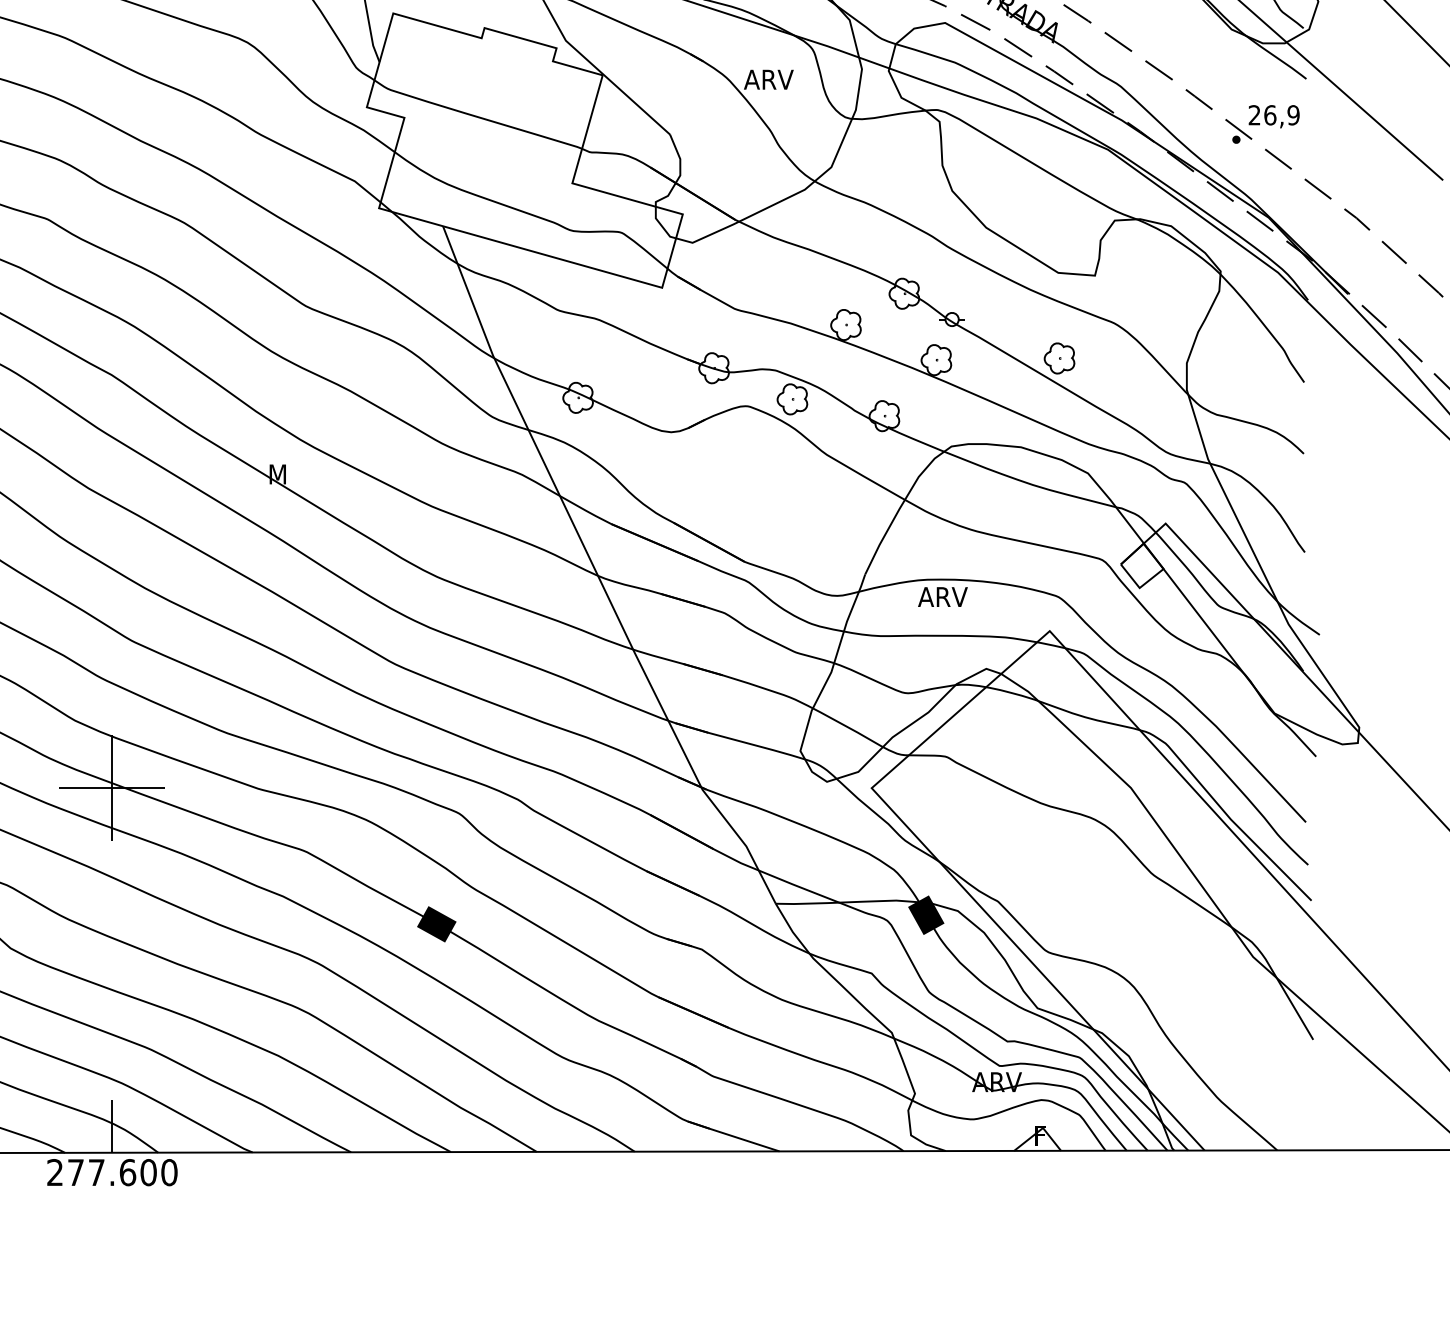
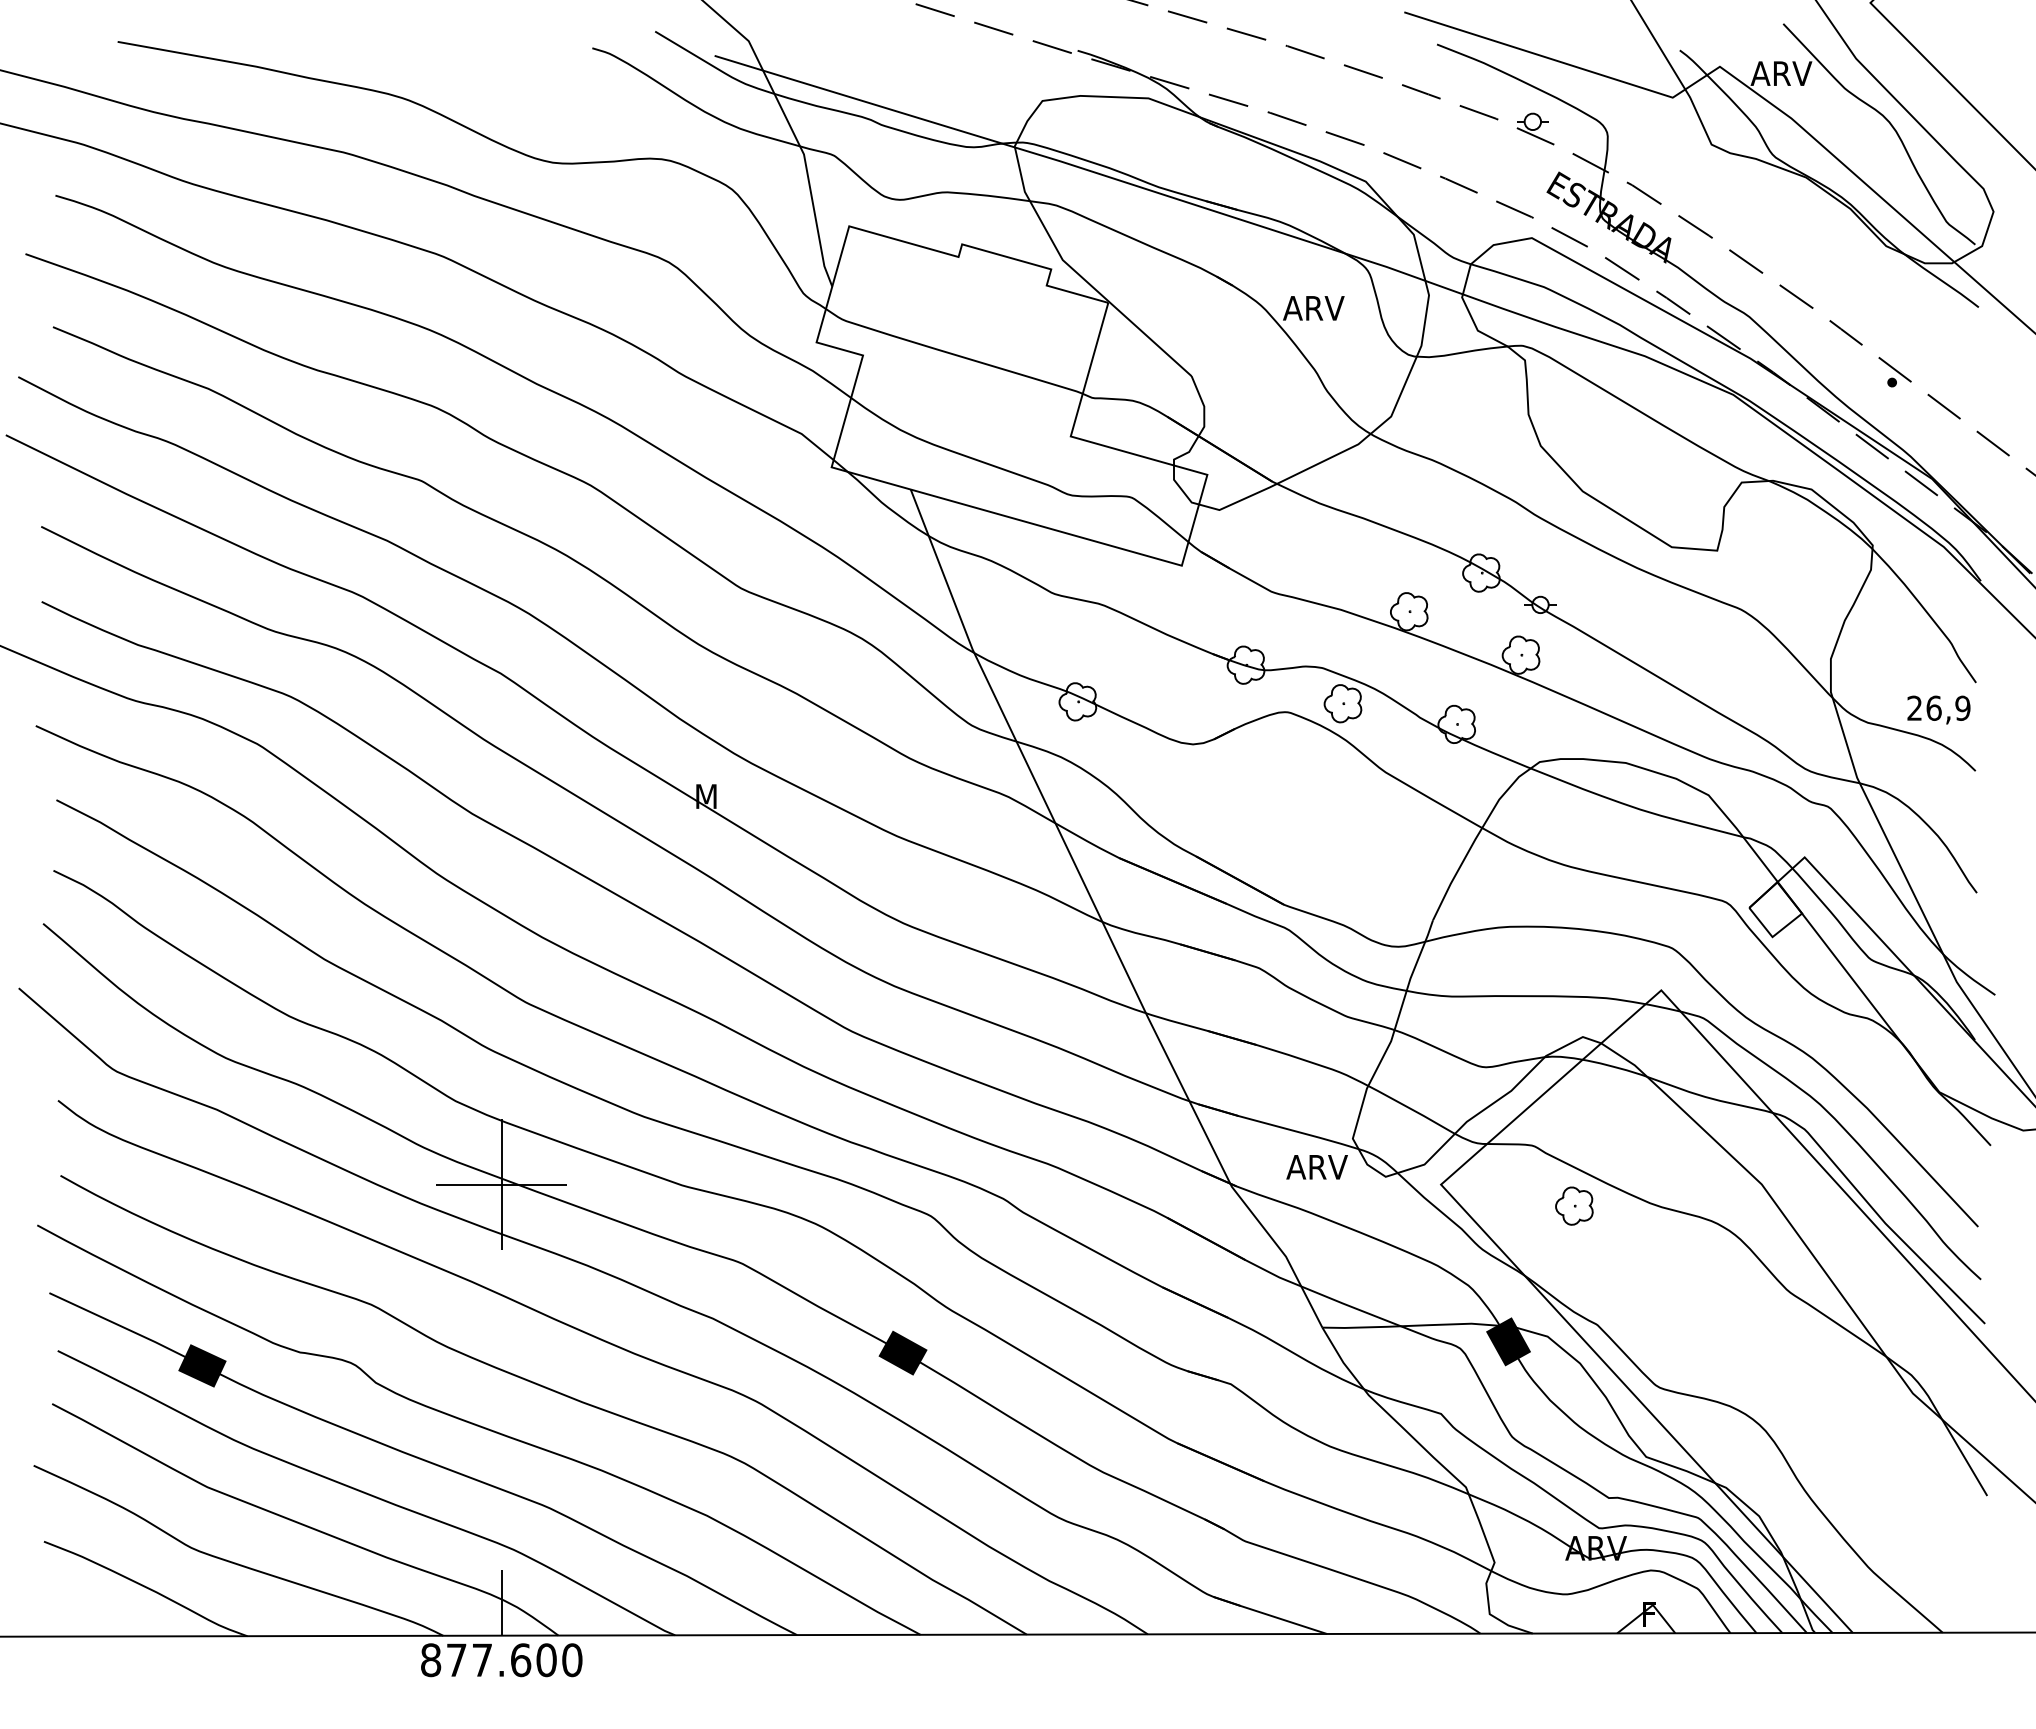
text: (1273, 116) -> (1938, 709), moved
part: (1059, 357) -> (1574, 1205), moved
text: (942, 597) -> (1316, 1167), moved
text: (55, 1172) -> (431, 1660), 277.600 -> 877.600

